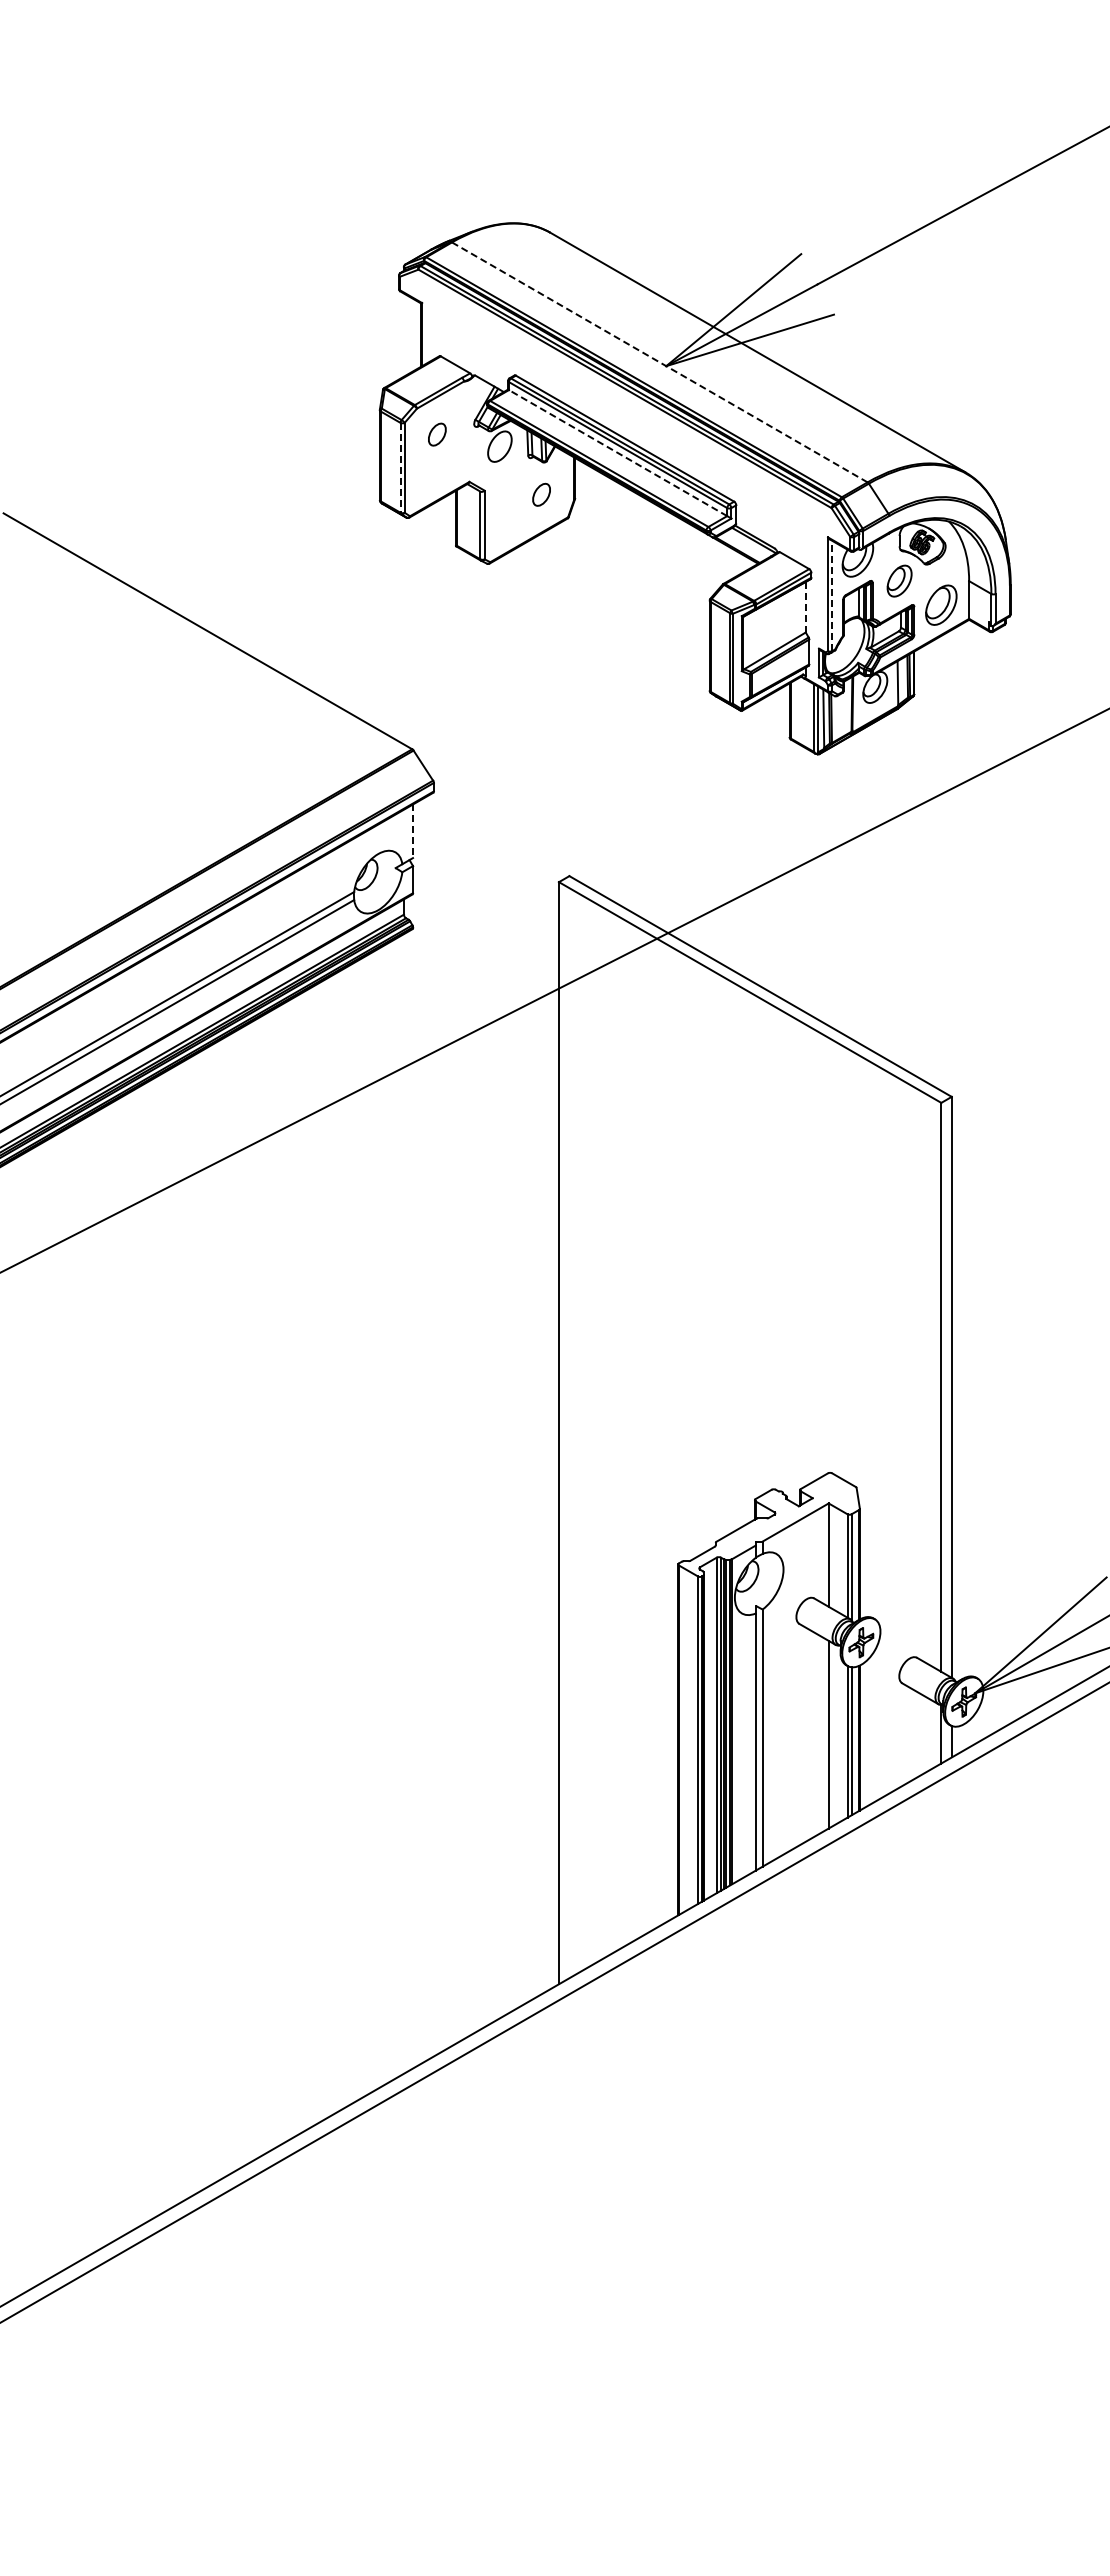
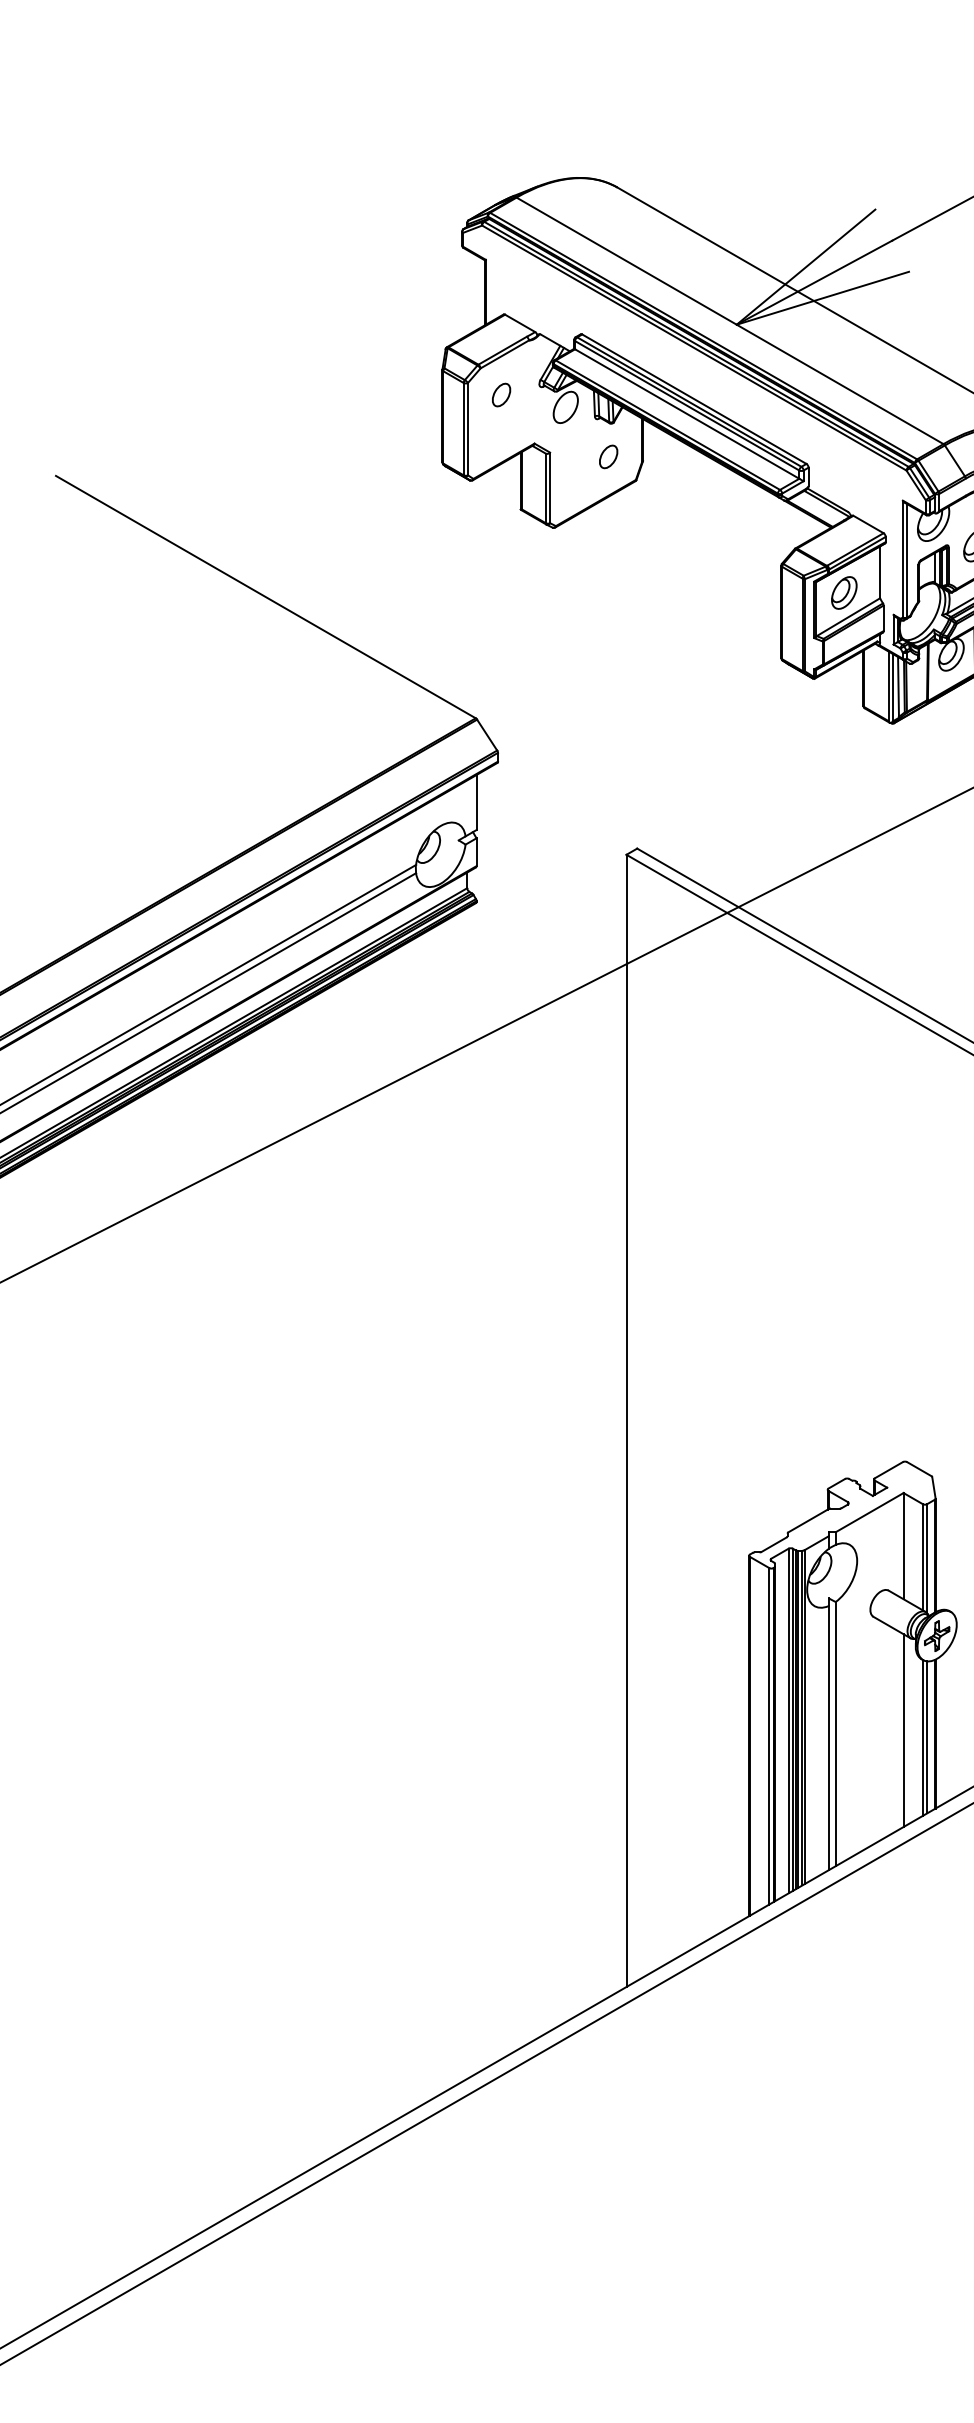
line: (659, 362) -> (729, 320), dashed -> solid
line: (617, 452) -> (686, 413), dashed -> solid
line: (400, 467) -> (463, 428), dashed -> solid
line: (832, 595) -> (907, 560), dashed -> solid
line: (805, 607) -> (879, 572), dashed -> solid
part: (770, 626) -> (843, 592), added
line: (413, 831) -> (477, 802), dashed -> solid

